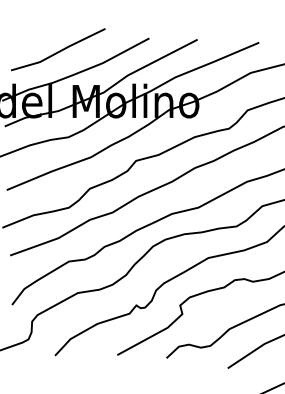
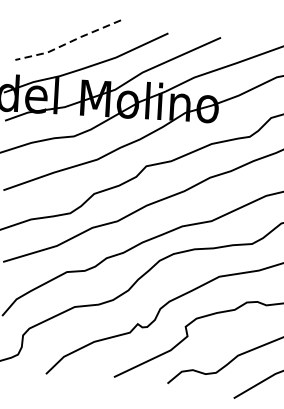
line: (58, 52) -> (68, 43), solid -> dashed

